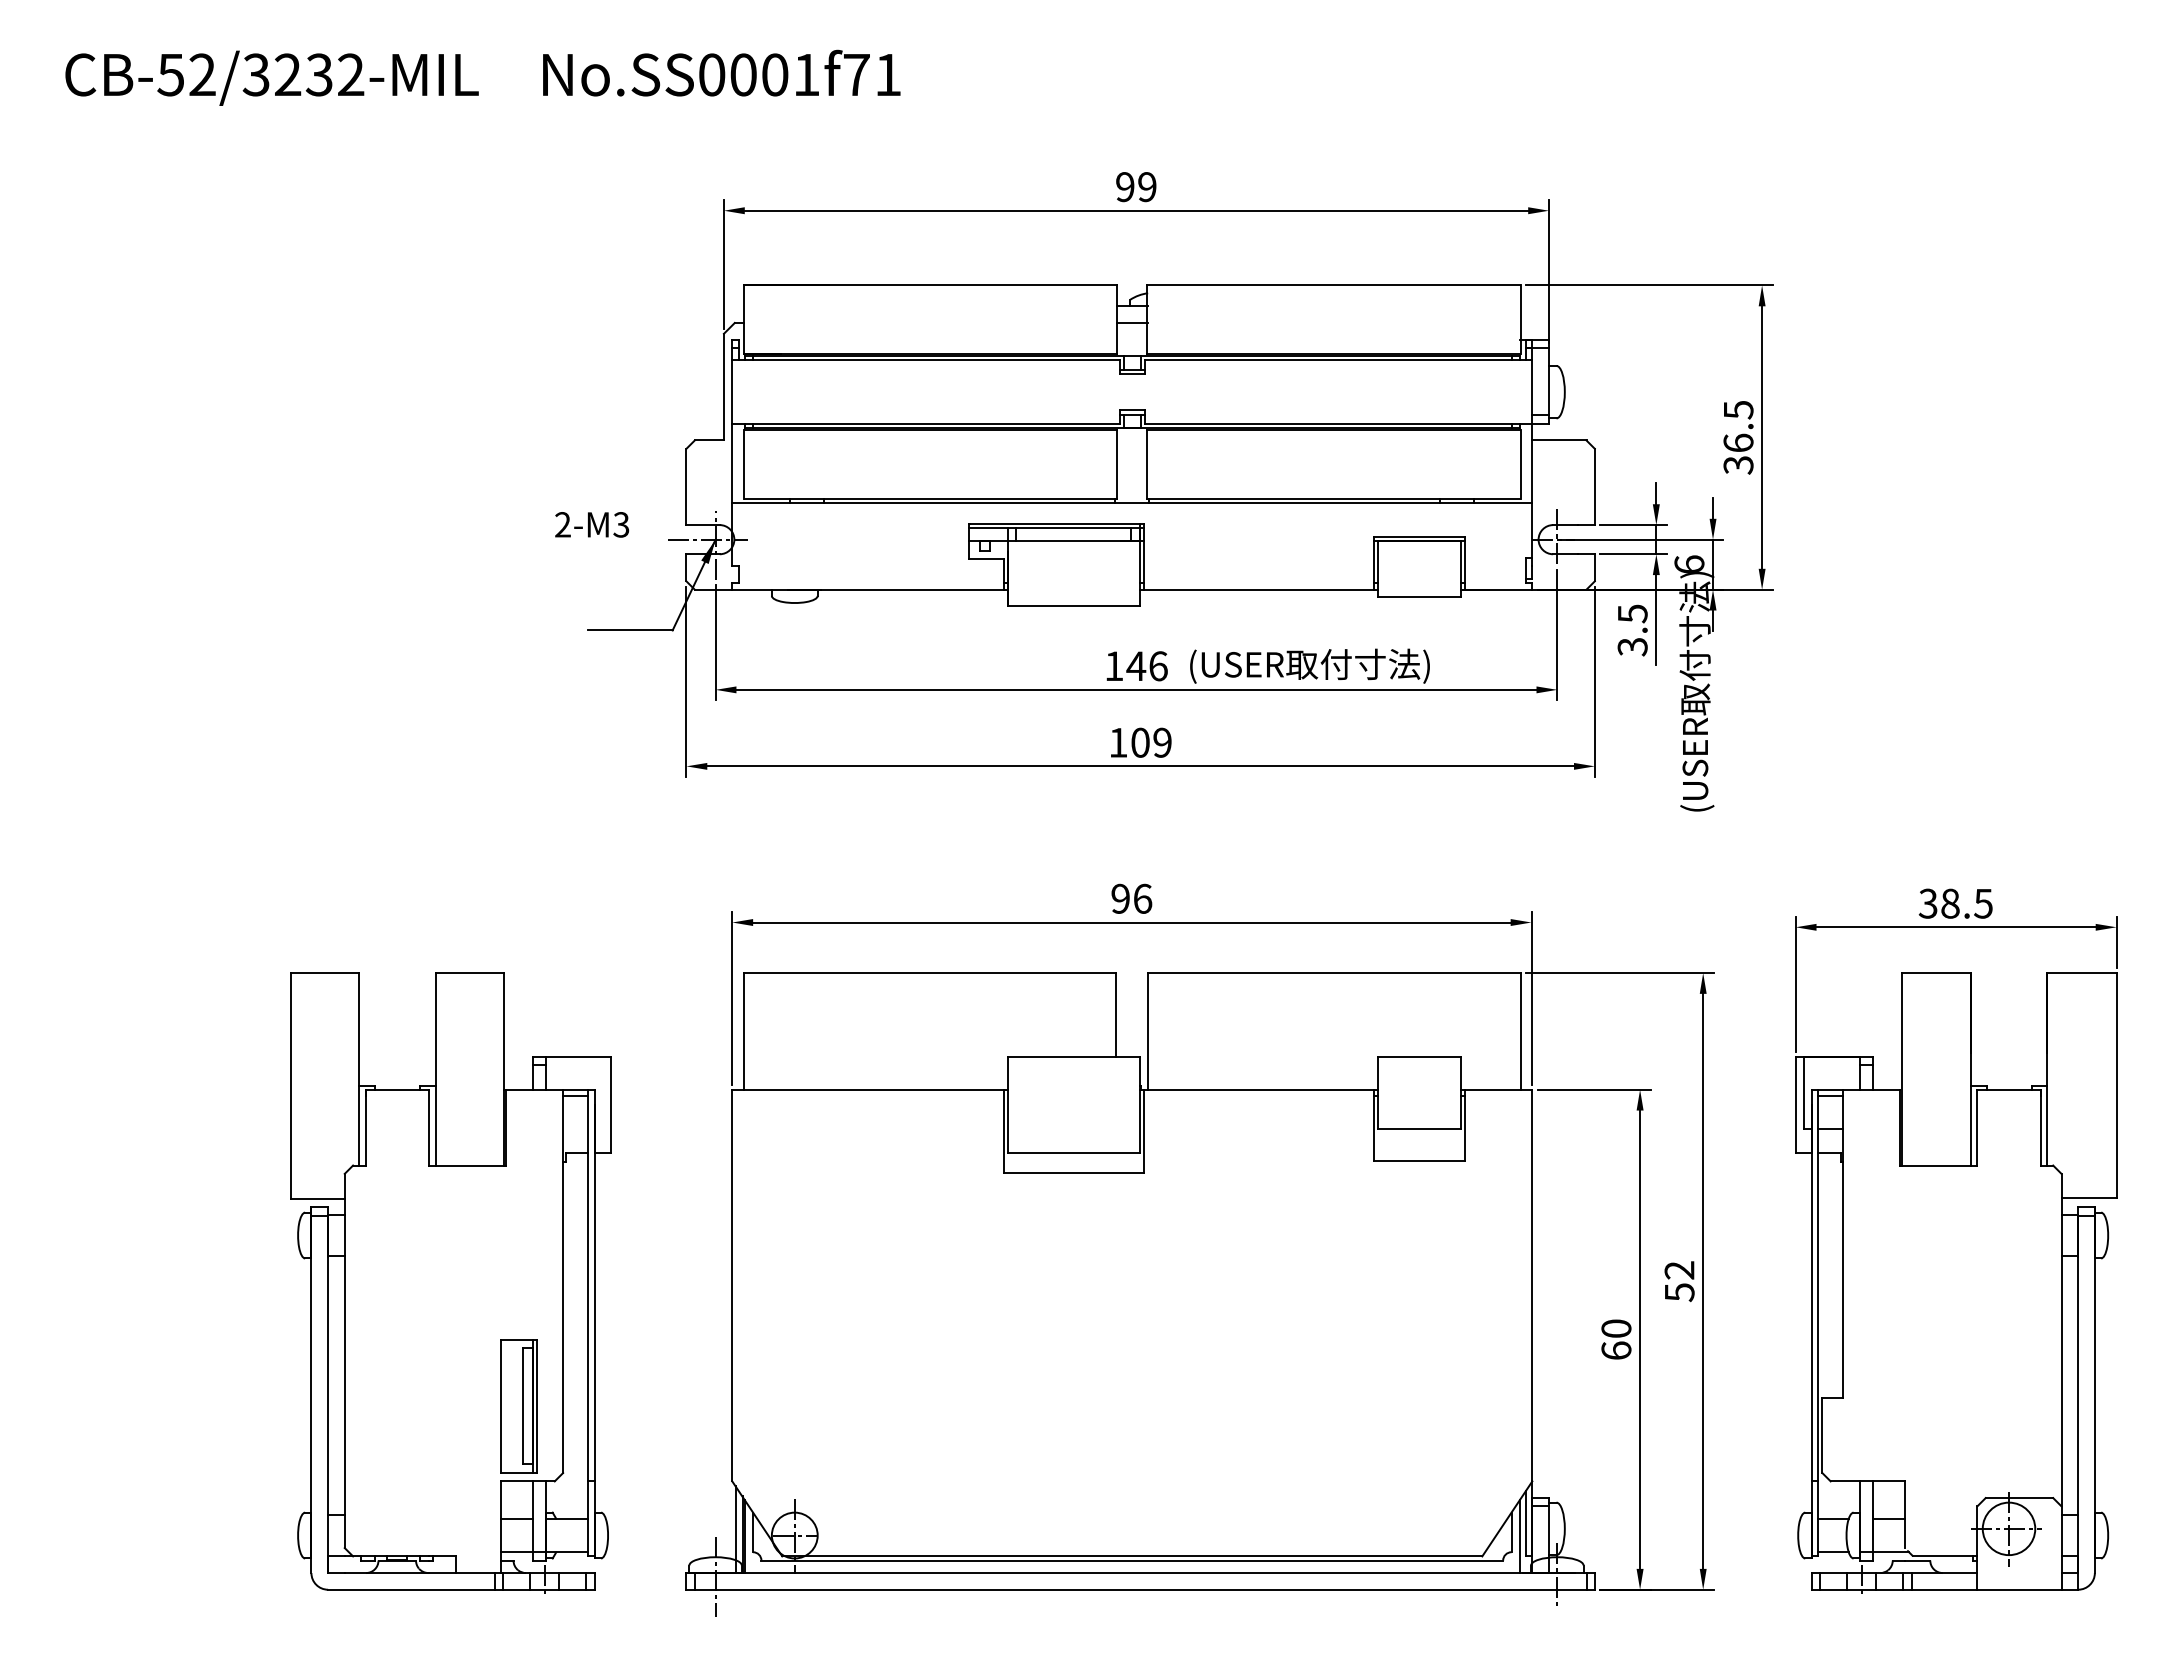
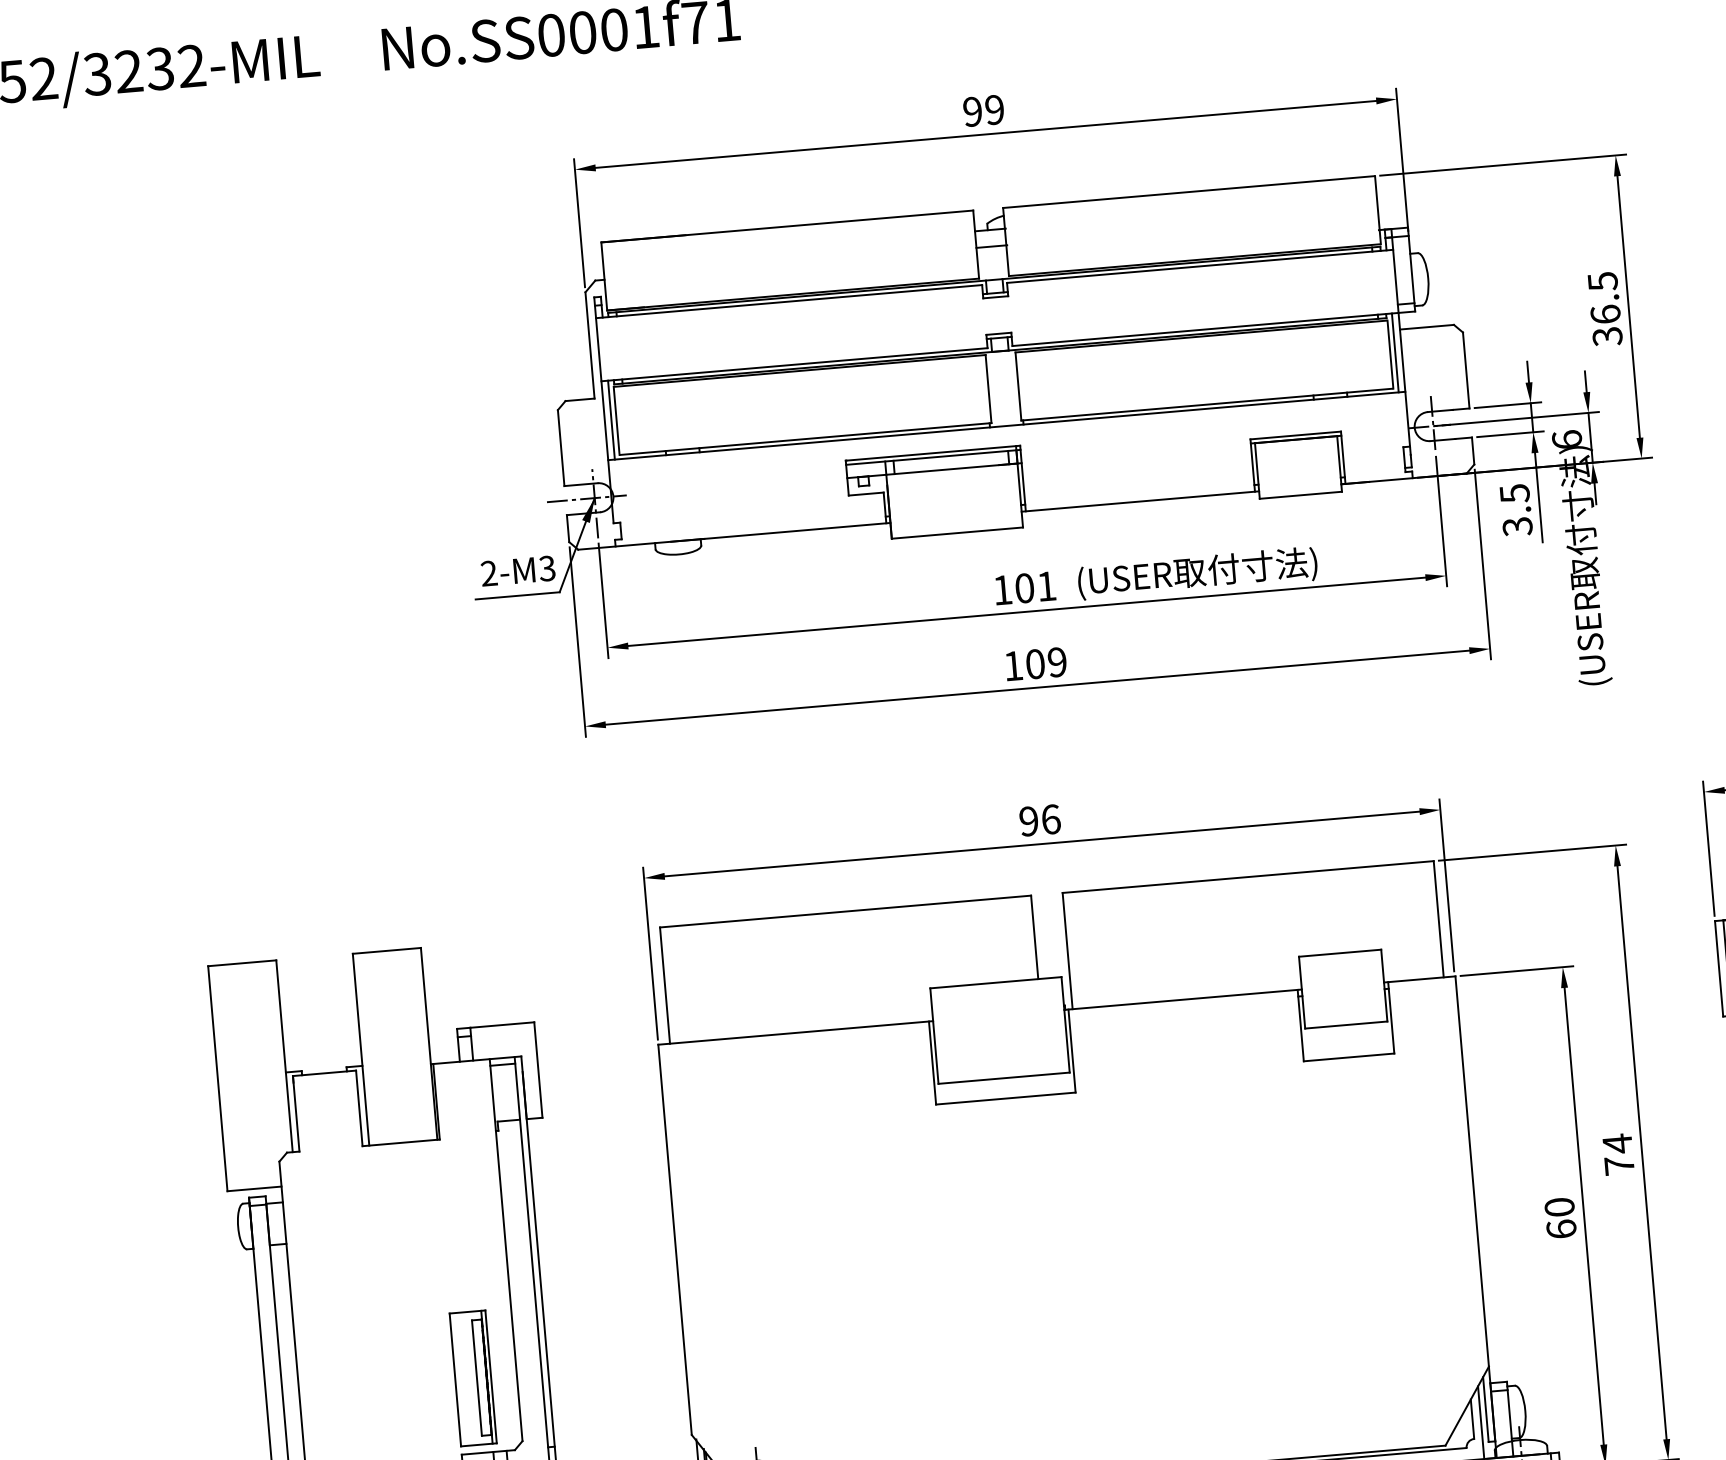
line: (738, 463) -> (611, 420), added
line: (1525, 463) -> (1395, 353), added
text: (592, 524) -> (518, 570), moved
text: (1146, 666) -> (1034, 587), 146 -> 101
text: (1679, 1281) -> (1618, 1154), 52 -> 74

